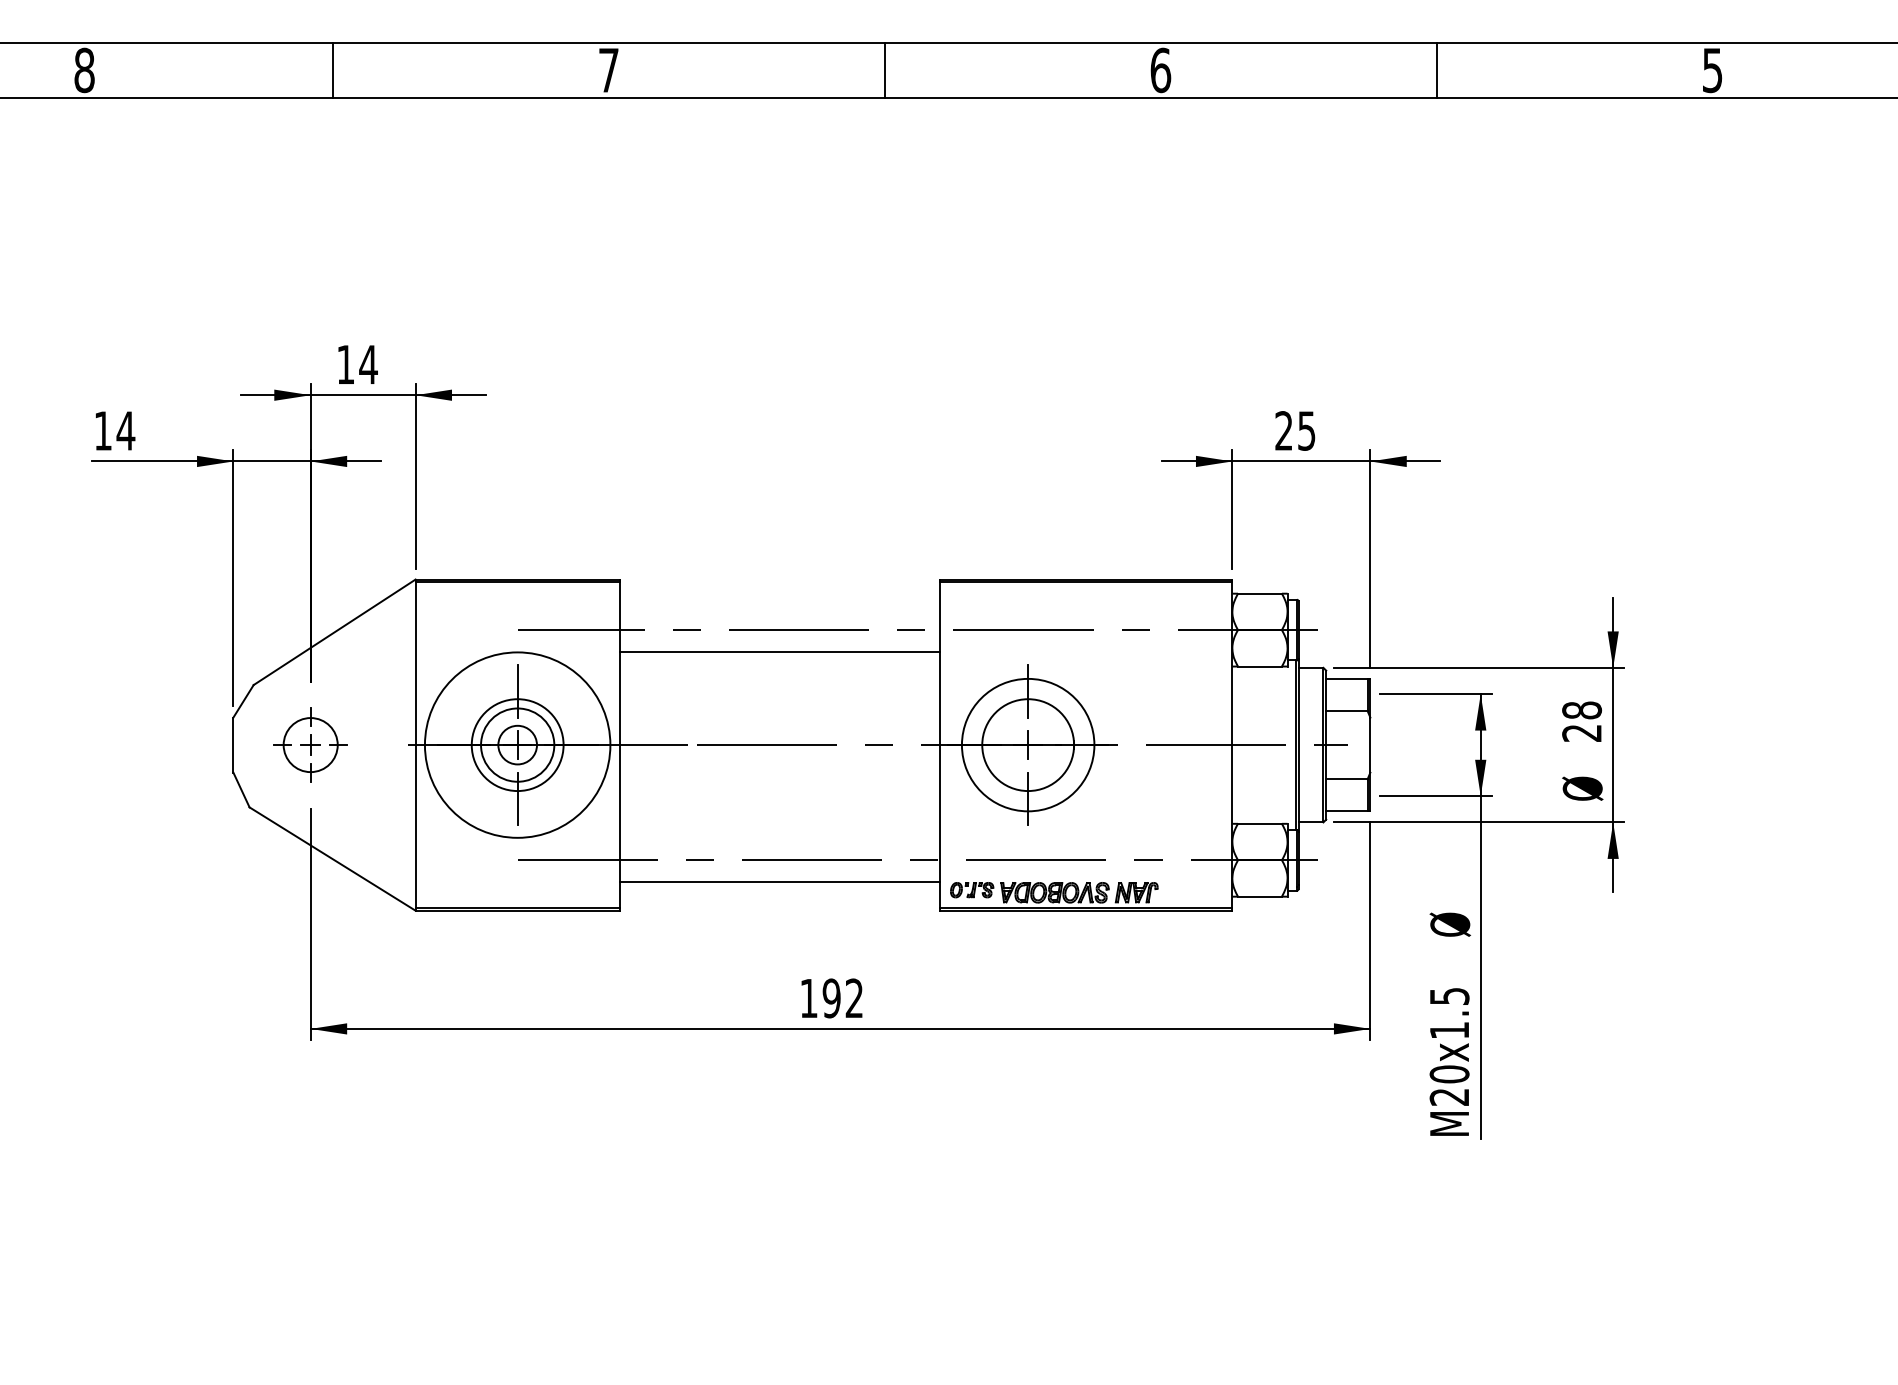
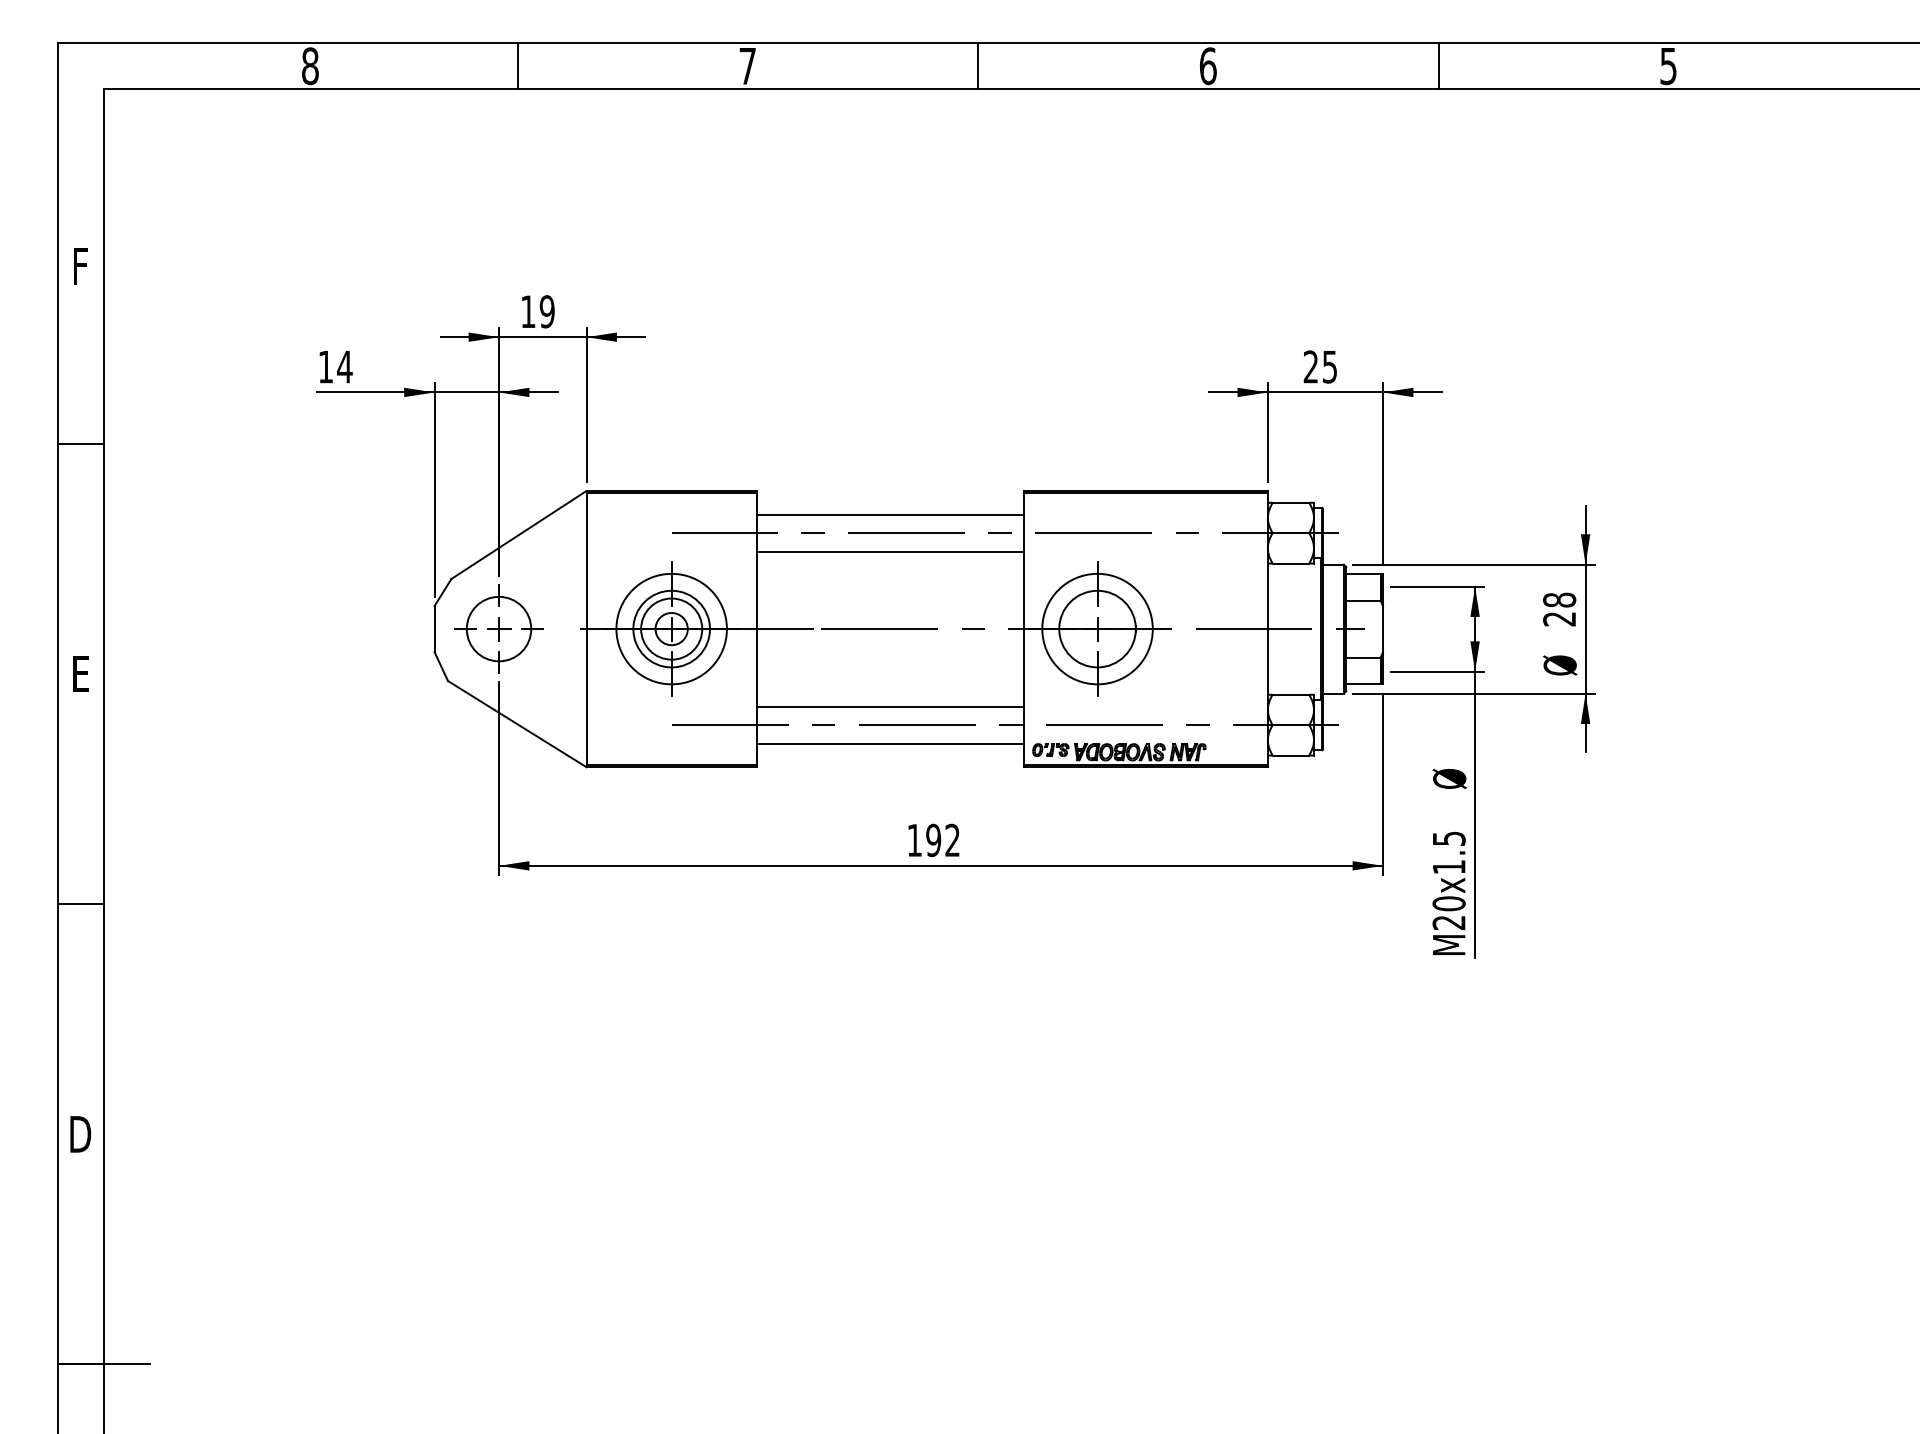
text: (368, 364) -> (547, 311), 14 -> 19
line: (778, 607) -> (889, 514), added
part: (310, 744) -> (498, 628), size x1.43
circle: (517, 744) -> (671, 628), size x0.71
line: (778, 837) -> (889, 706), added

